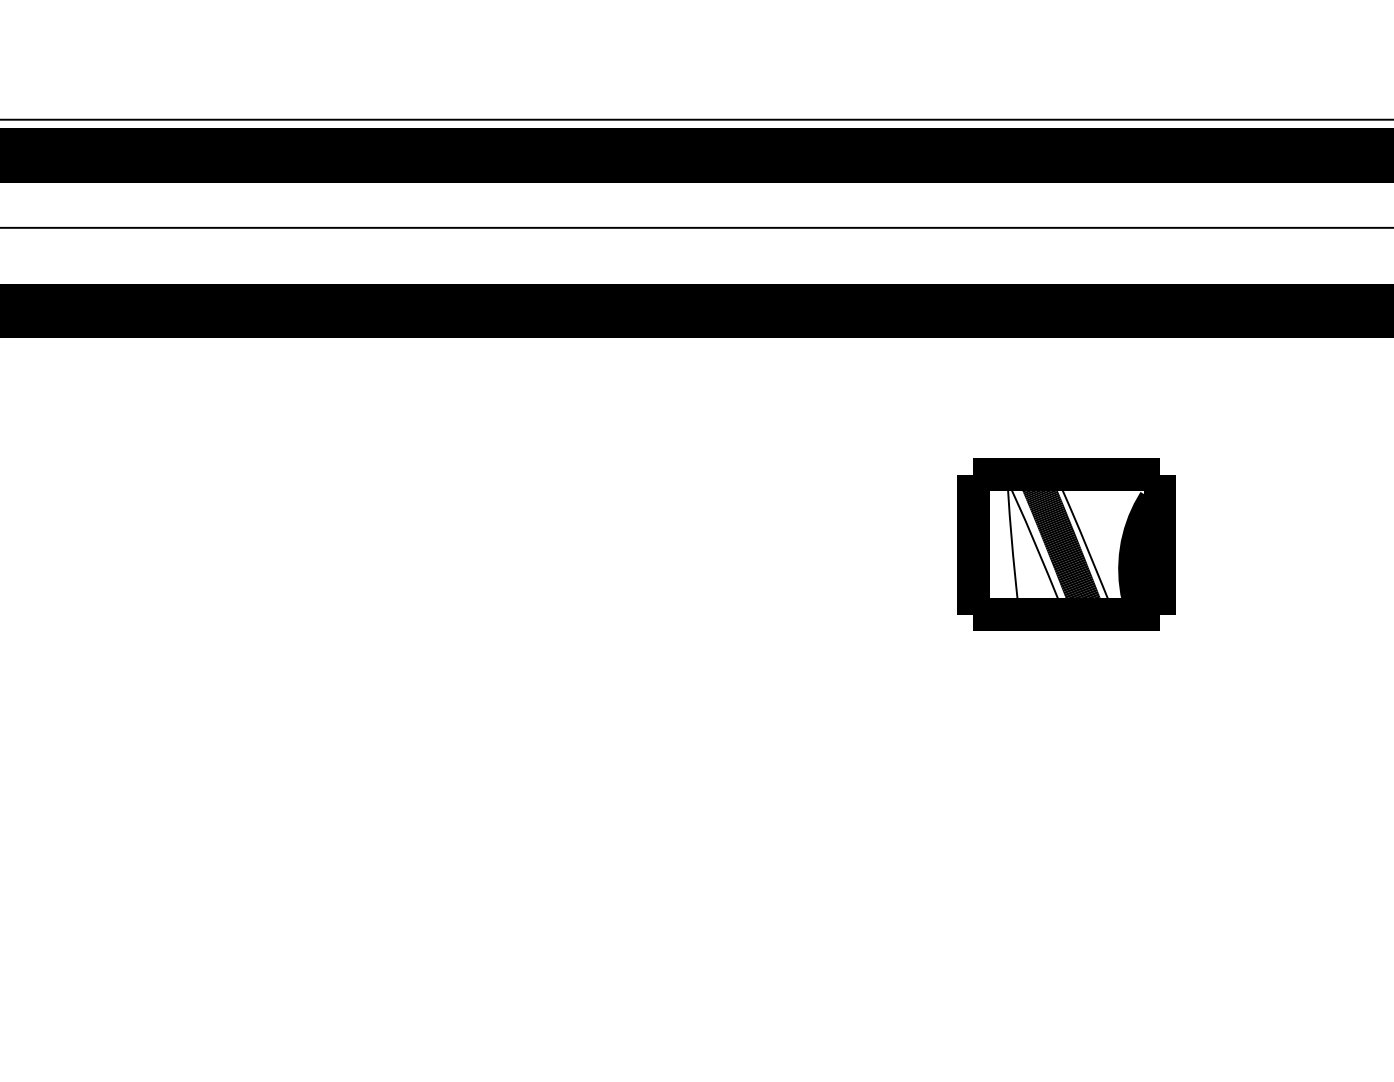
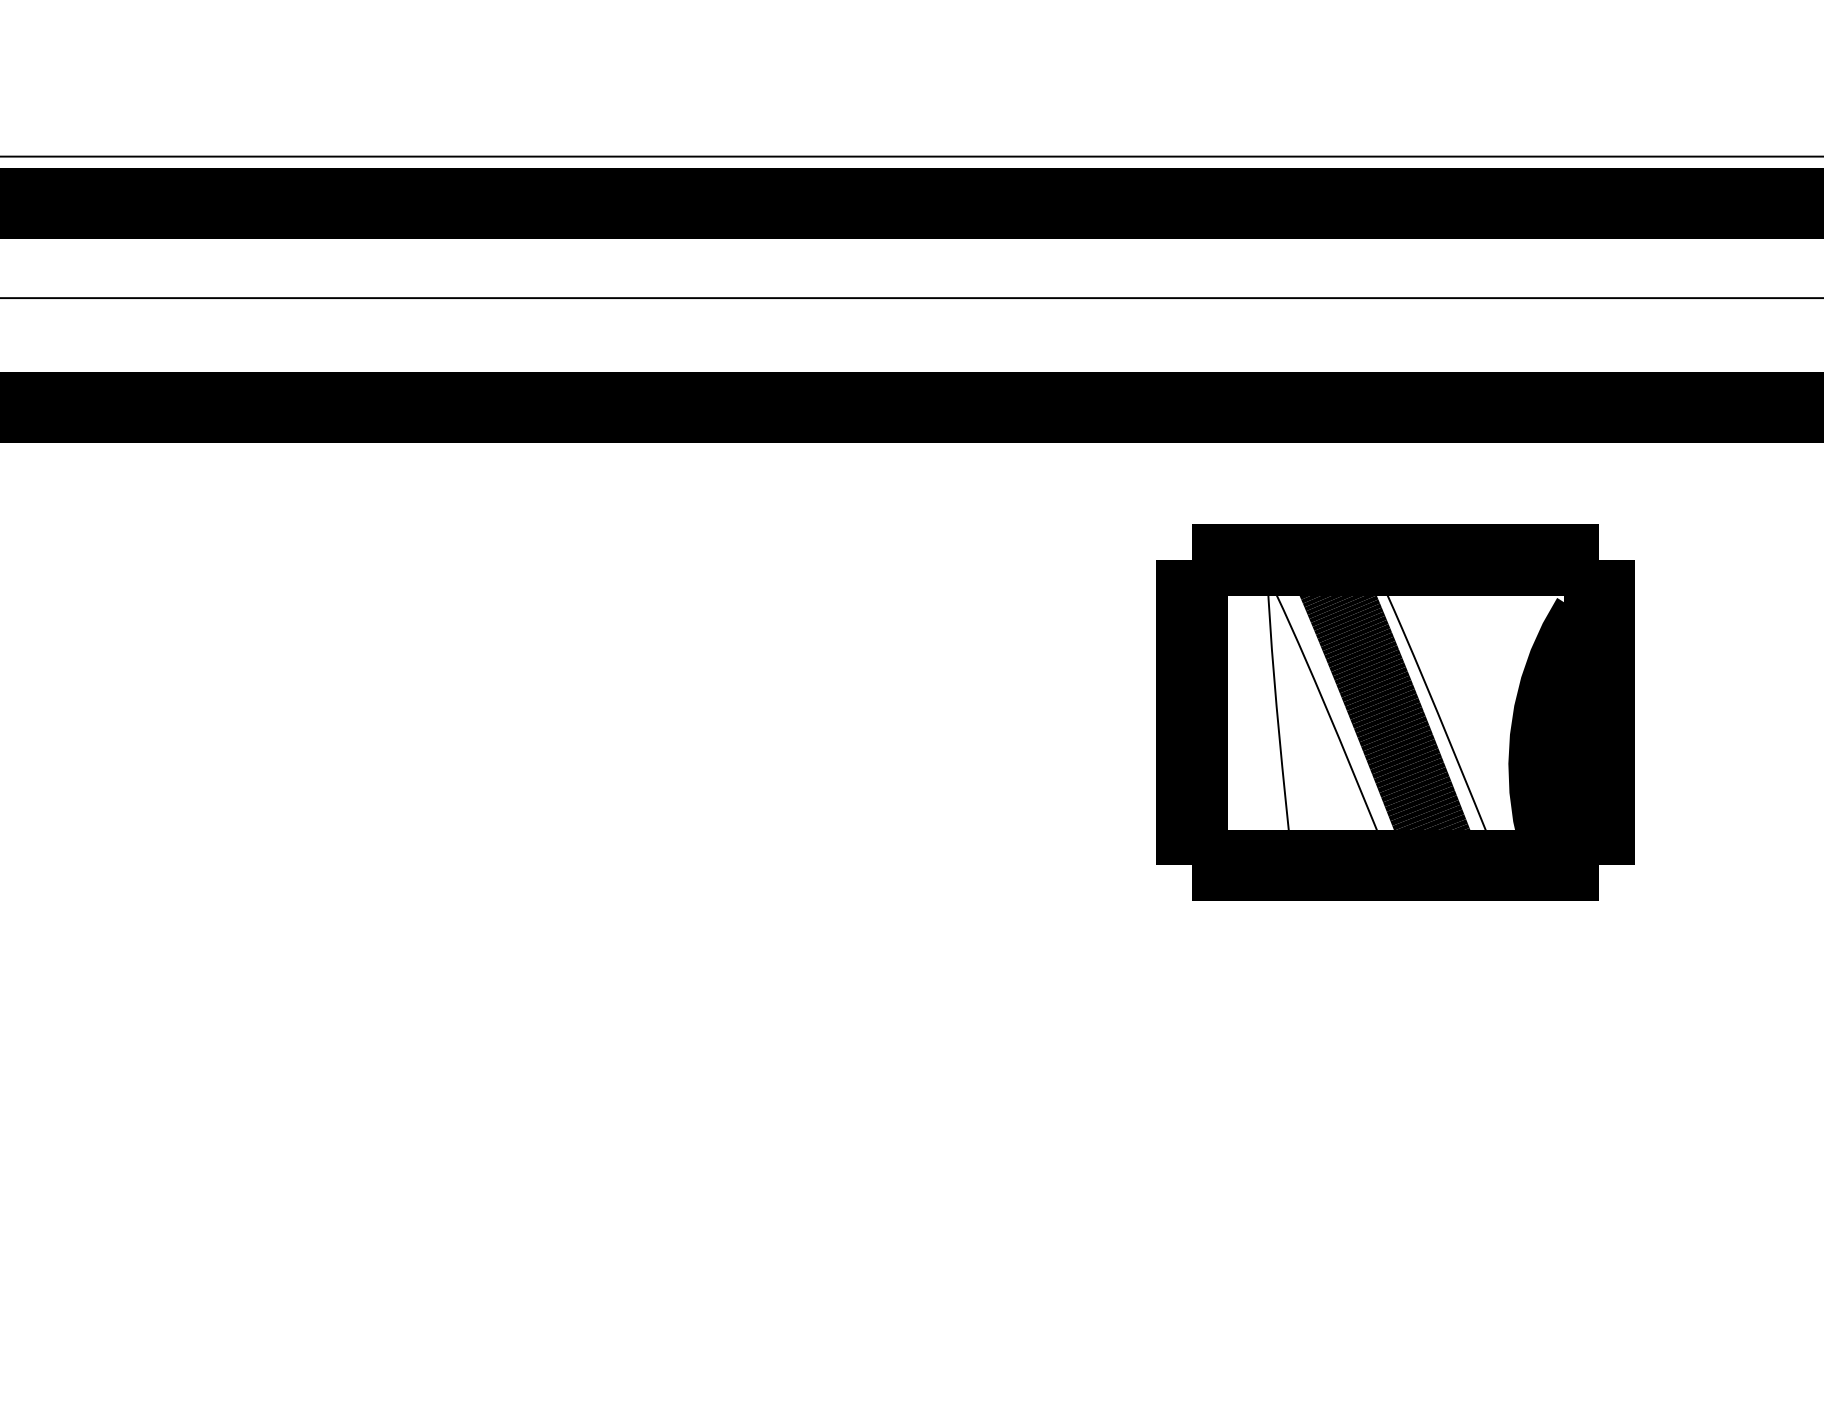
part: (1066, 544) -> (1395, 712), size x1.67

